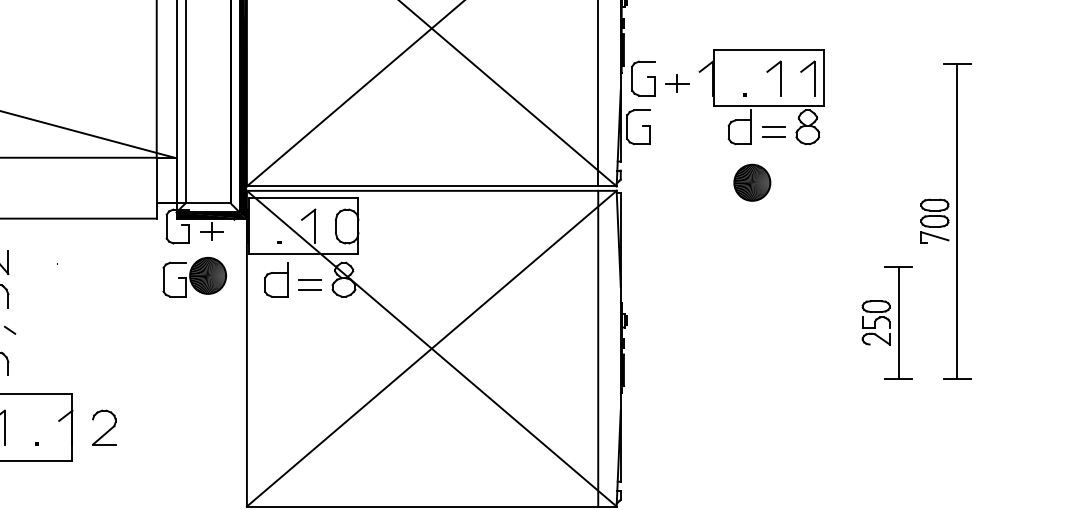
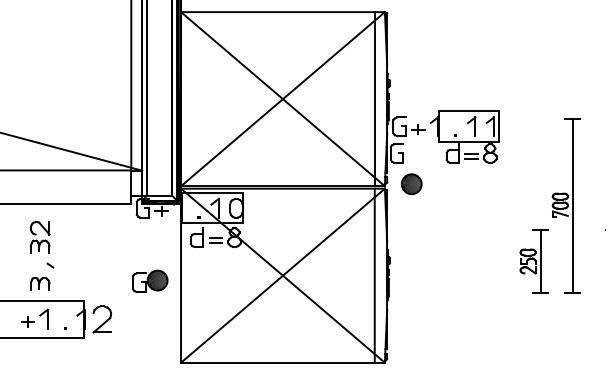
part: (751, 183) -> (411, 184), moved
part: (195, 275) -> (150, 280), moved
part: (104, 426) -> (102, 318), size x1.4

